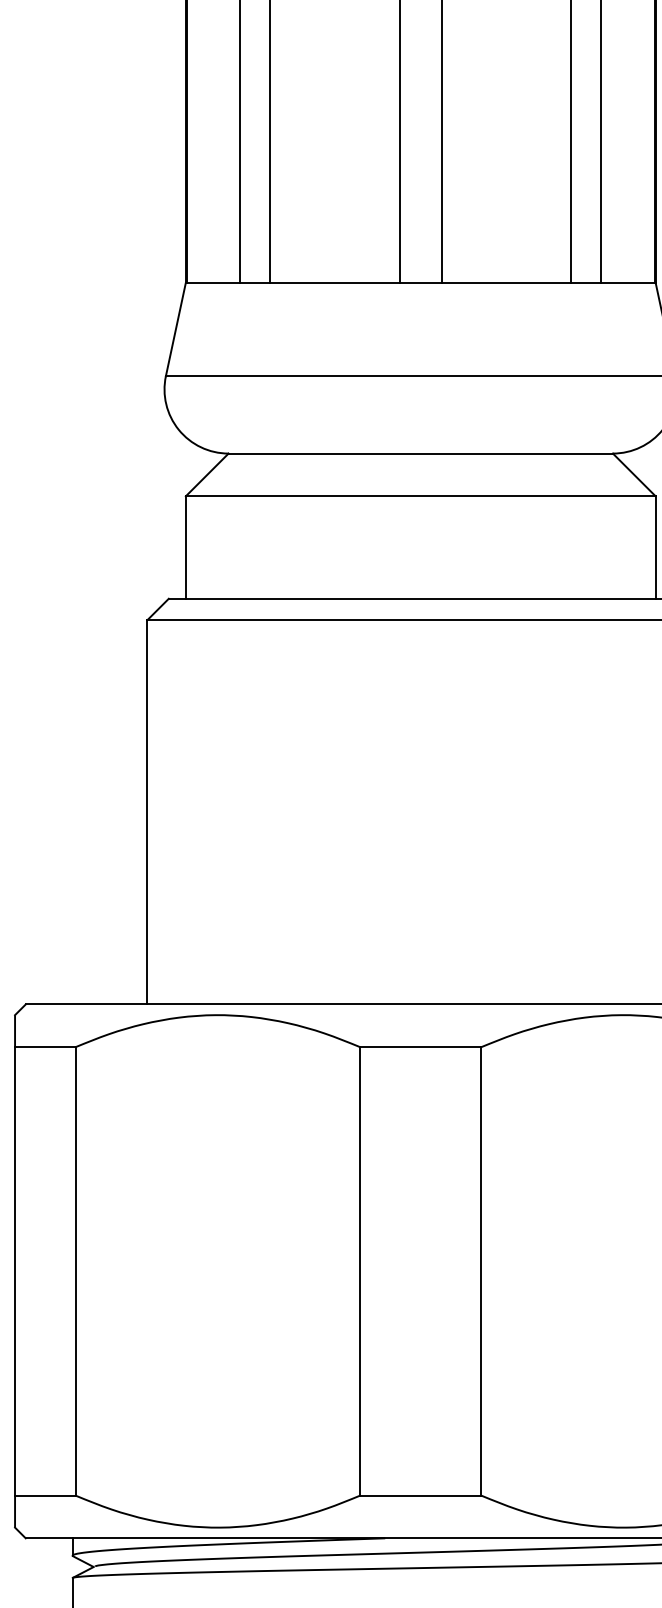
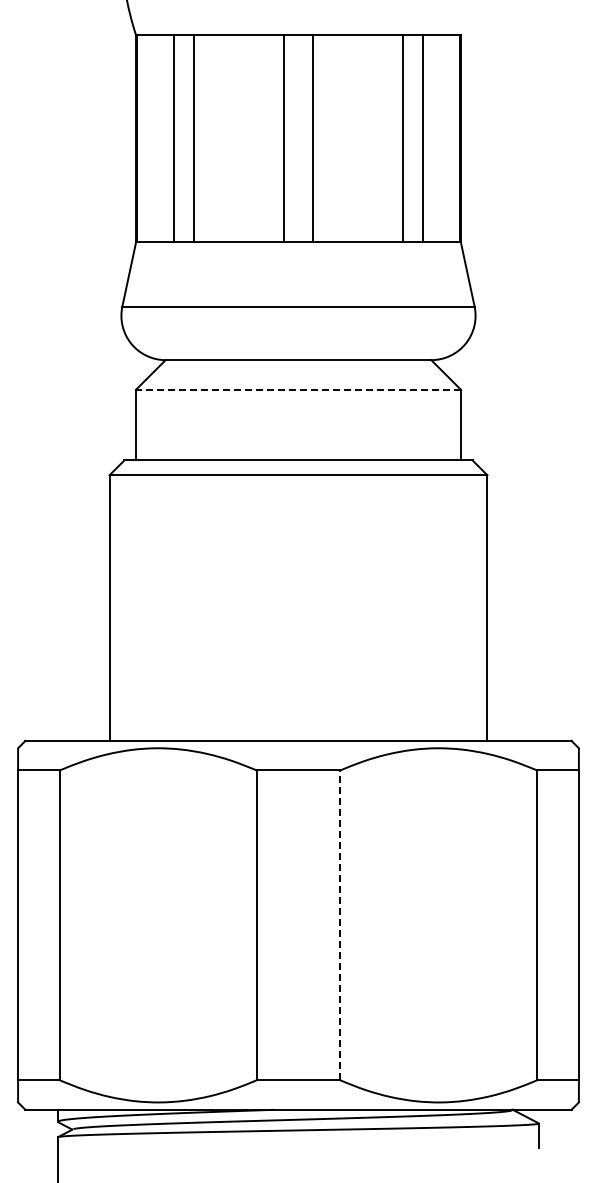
line: (420, 496) -> (298, 389), solid -> dashed
line: (481, 1271) -> (340, 925), solid -> dashed

